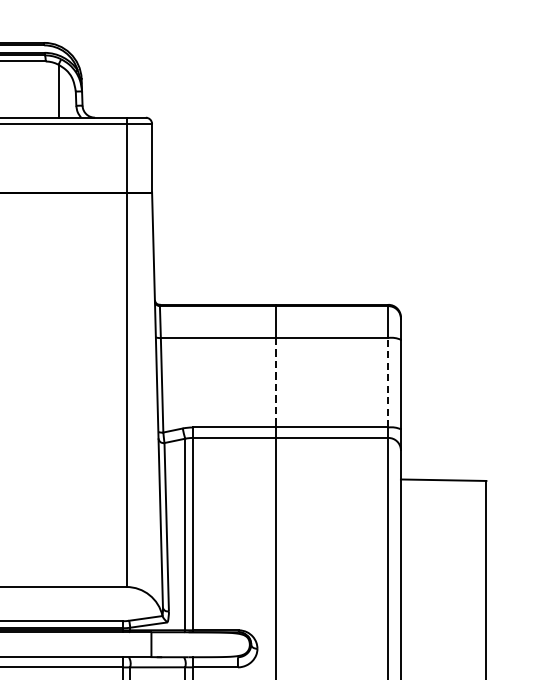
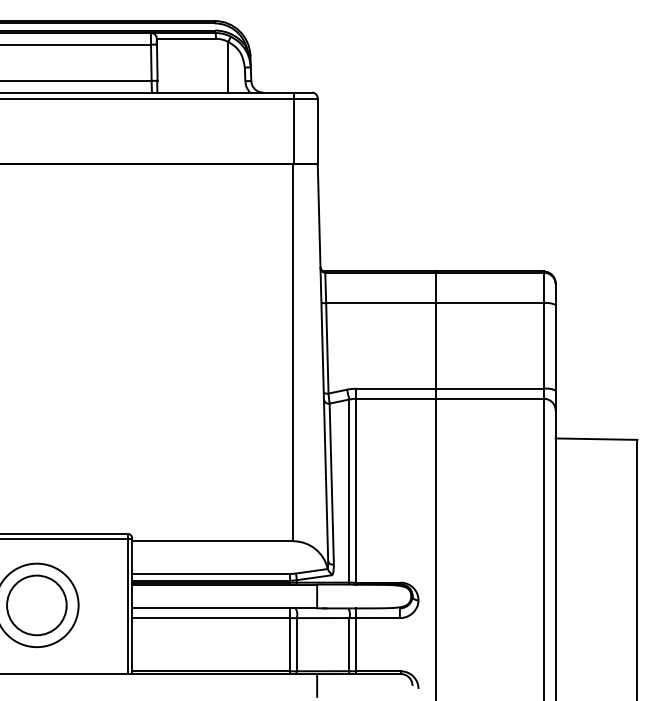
line: (276, 382) -> (436, 345), dashed -> solid
line: (388, 382) -> (543, 345), dashed -> solid

